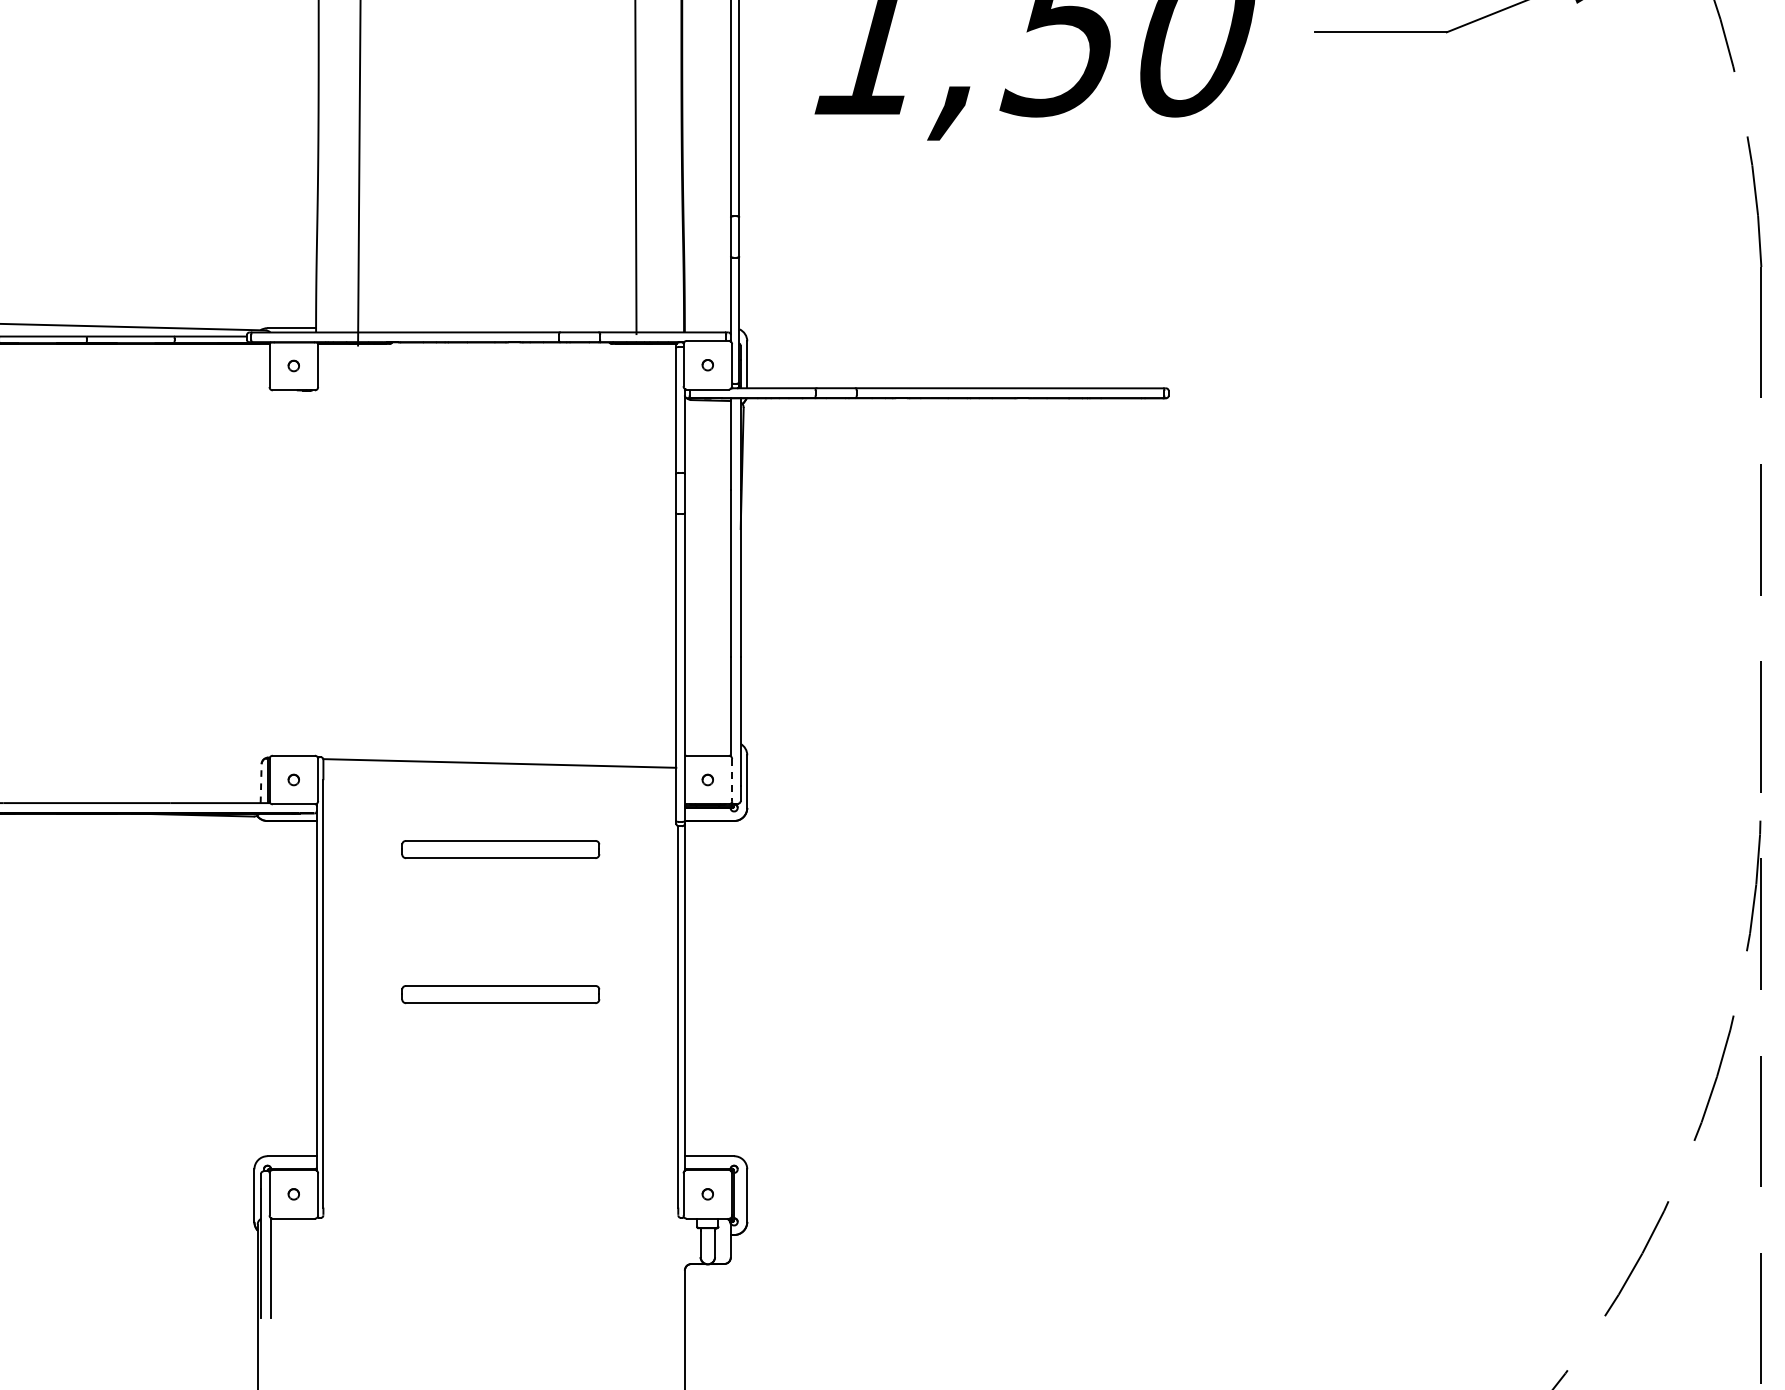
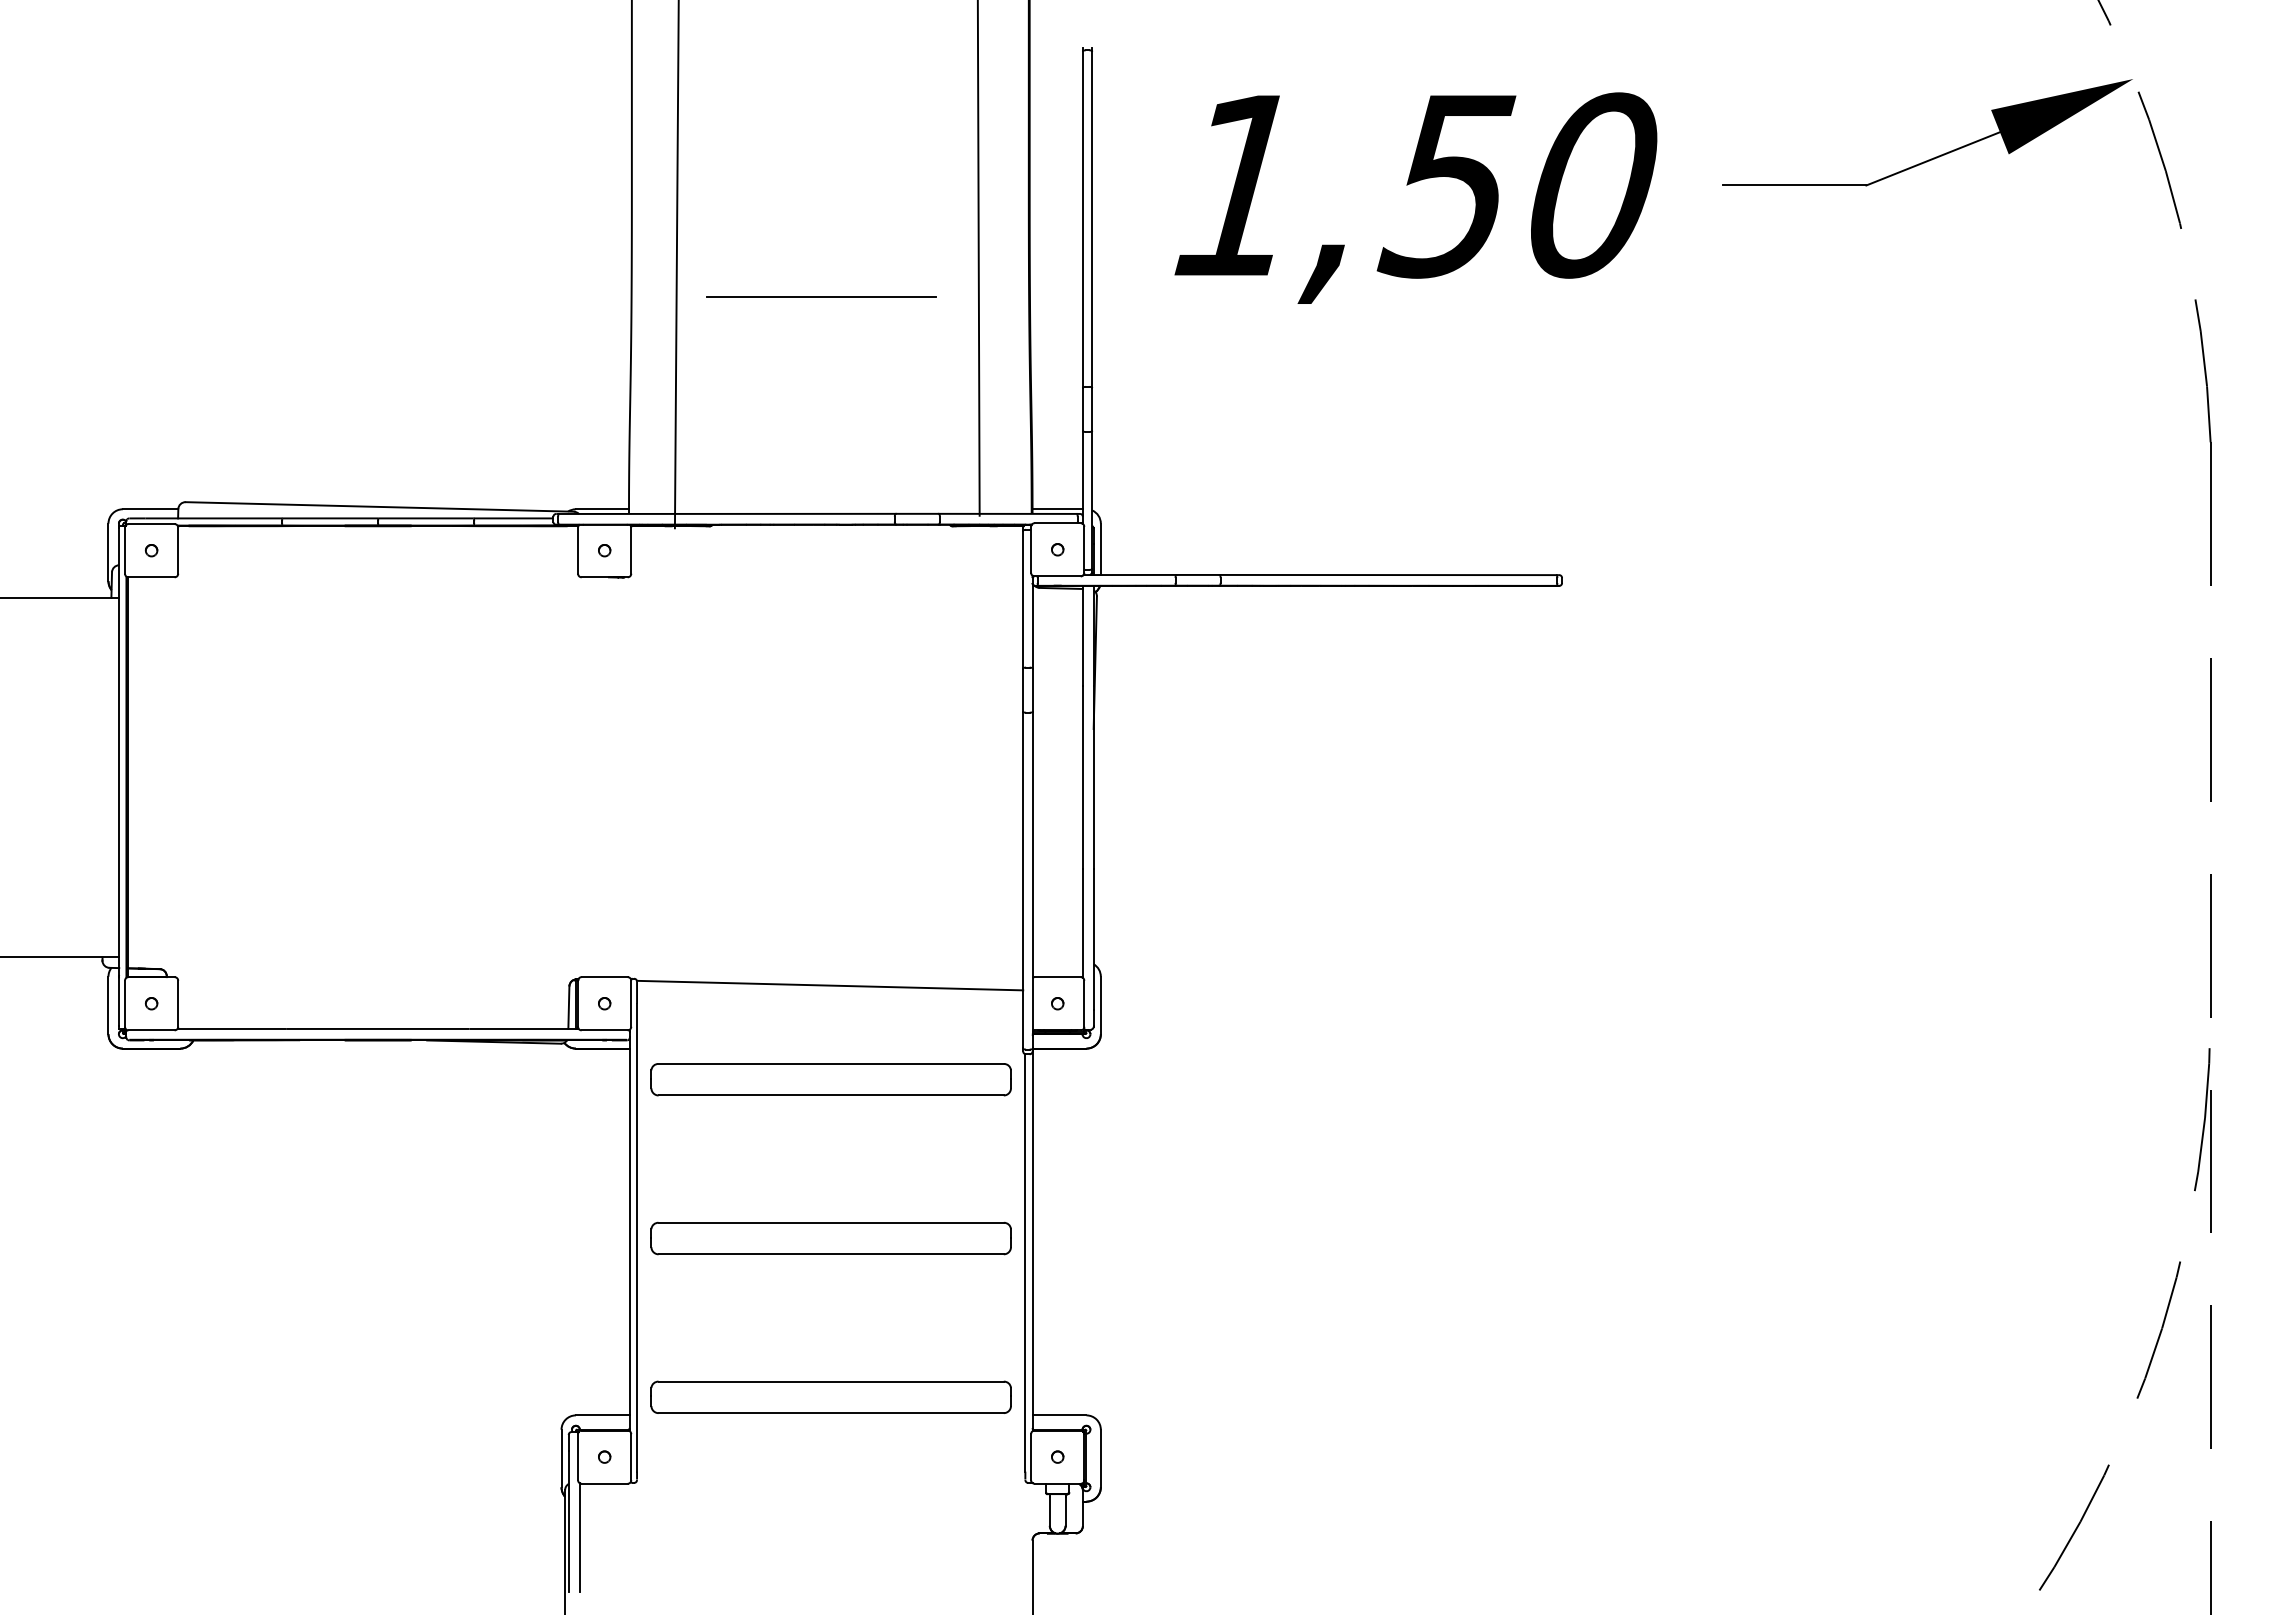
line: (491, 134) -> (821, 297), added
line: (707, 328) -> (1057, 509), added
line: (732, 780) -> (1084, 1004), dashed -> solid
line: (260, 783) -> (568, 1007), dashed -> solid
part: (500, 849) -> (830, 1079), size x1.67
part: (500, 994) -> (830, 1238), size x1.67
part: (500, 1138) -> (830, 1396), added

